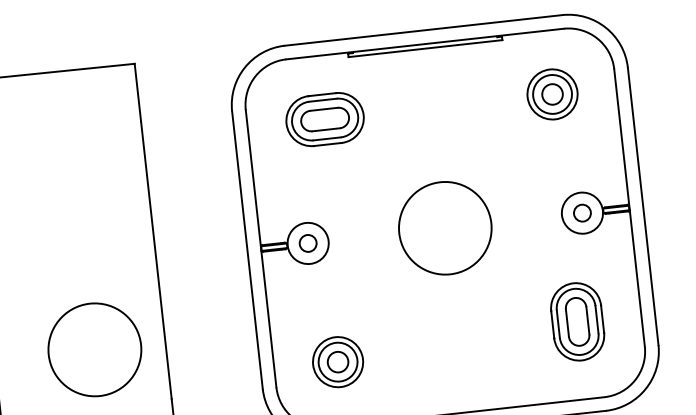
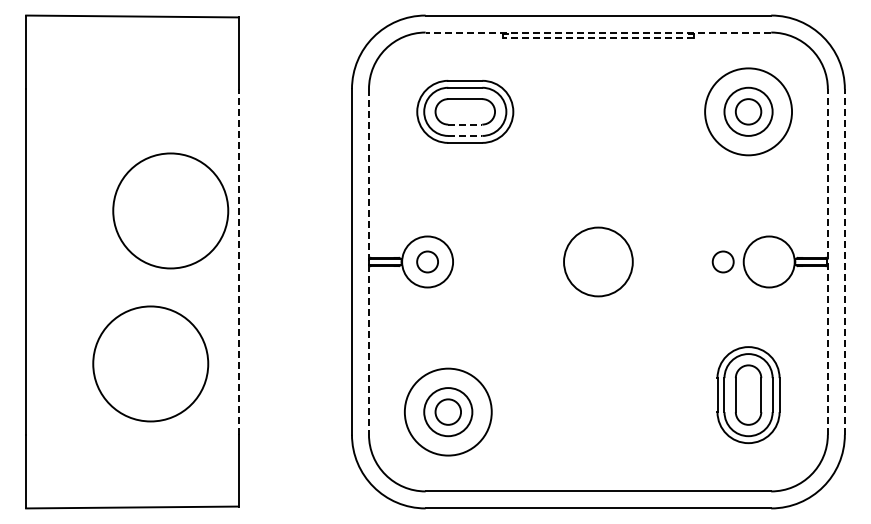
line: (425, 44) -> (598, 32), solid -> dashed
line: (425, 48) -> (598, 38), solid -> dashed
circle: (552, 94) -> (748, 111), size x1.4
line: (326, 129) -> (465, 124), solid -> dashed
line: (327, 138) -> (465, 135), solid -> dashed
line: (642, 206) -> (844, 262), solid -> dashed
line: (629, 208) -> (827, 262), solid -> dashed
circle: (581, 212) -> (722, 261), moved
circle: (97, 224) -> (170, 210), added
circle: (445, 227) -> (598, 261), size x0.6
line: (260, 249) -> (368, 262), solid -> dashed
line: (156, 260) -> (238, 262), solid -> dashed
circle: (338, 362) -> (448, 412), size x1.4

